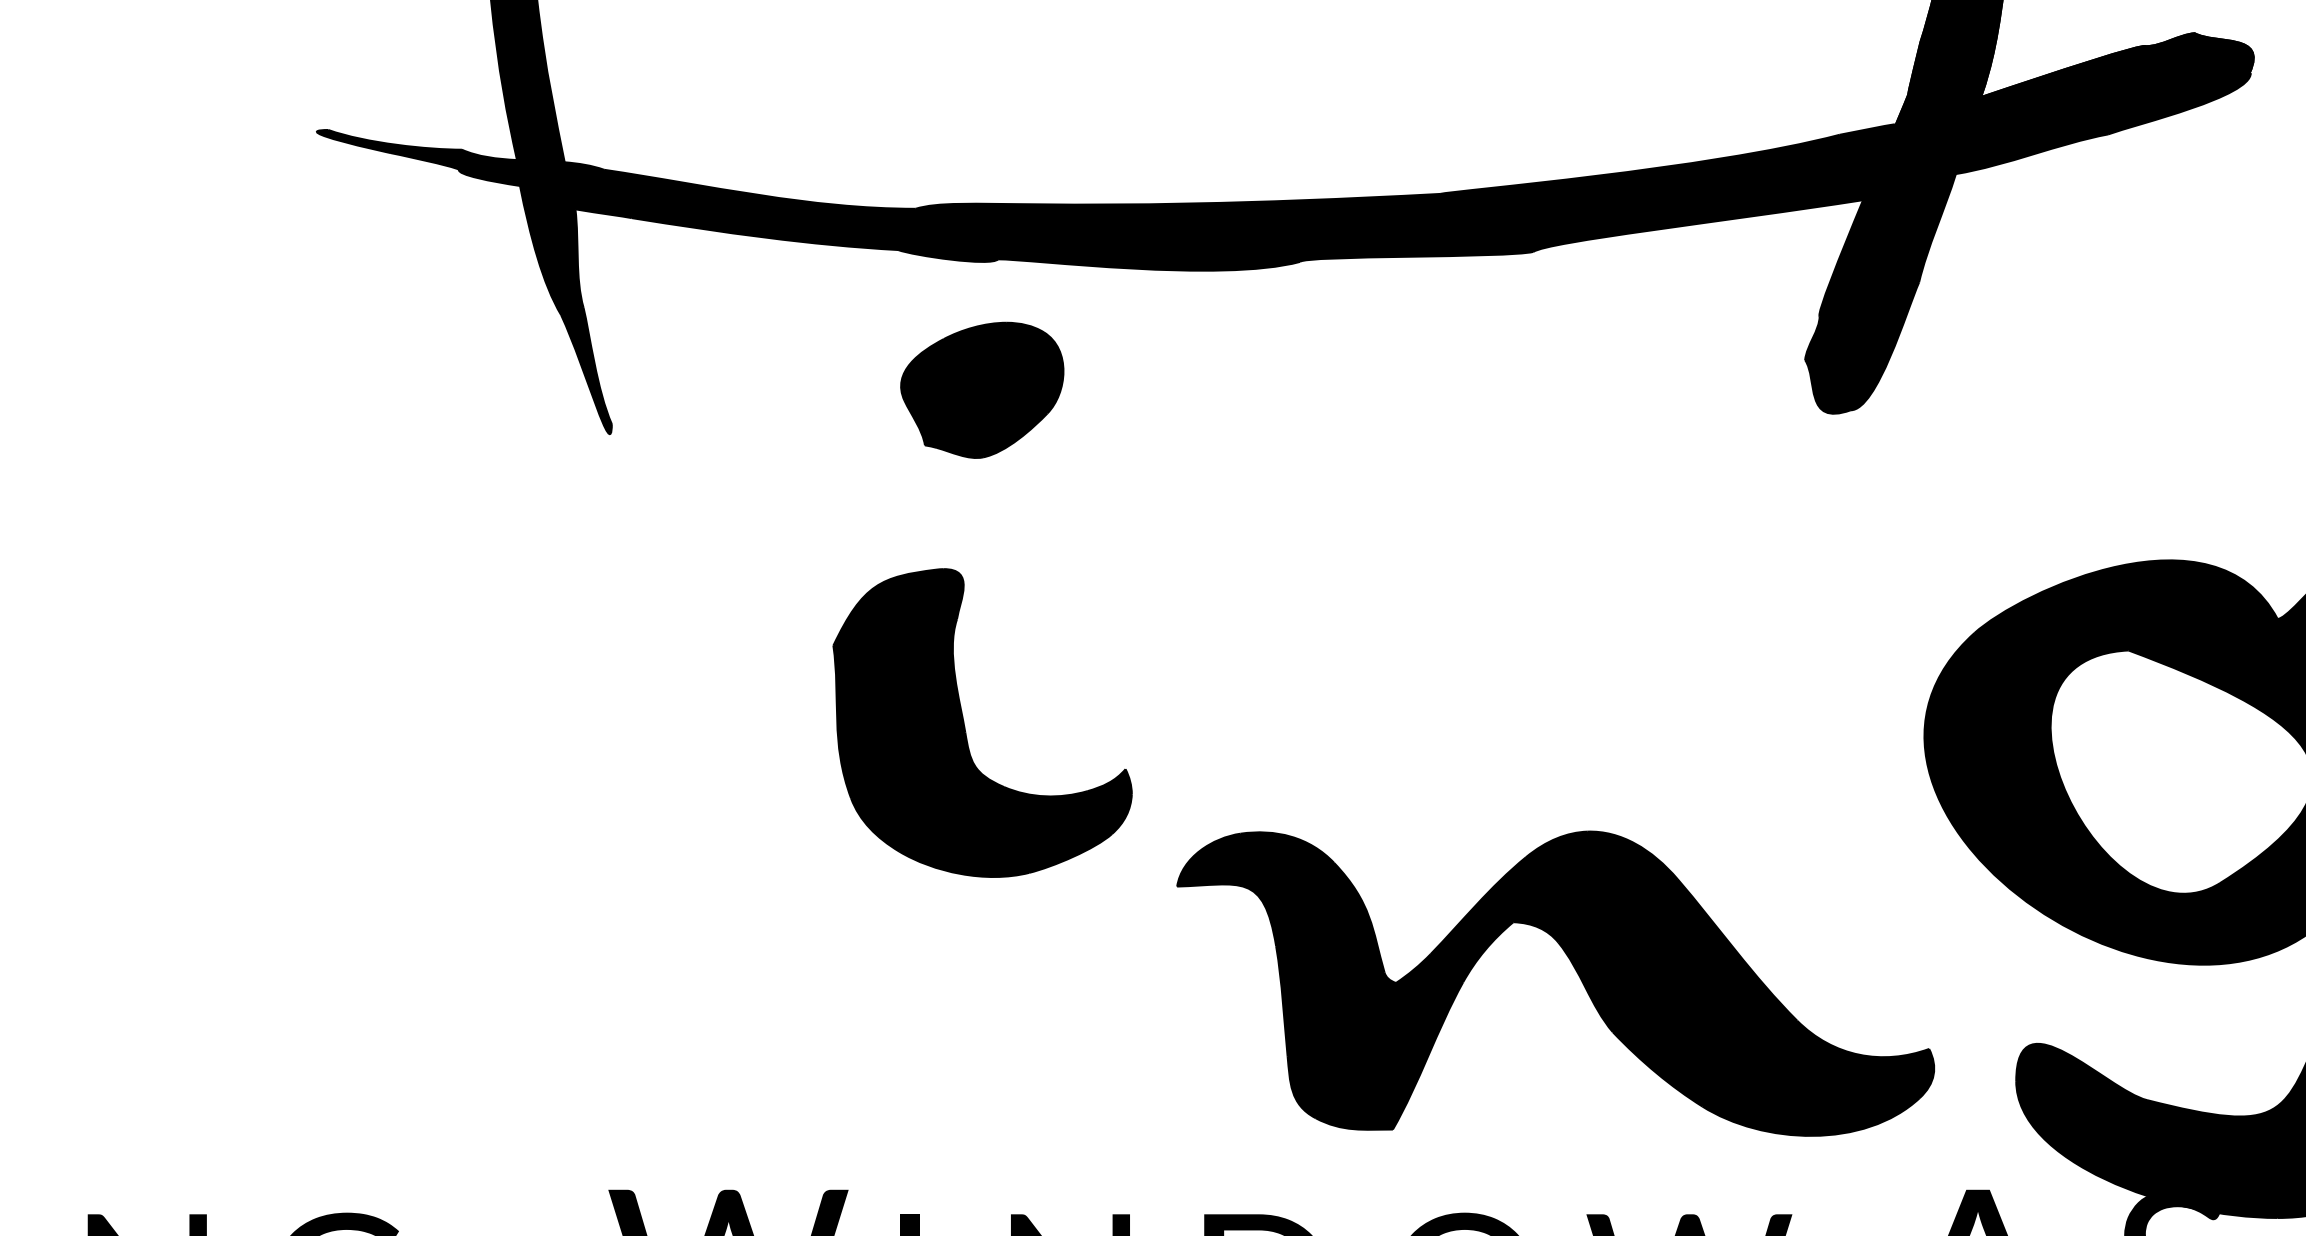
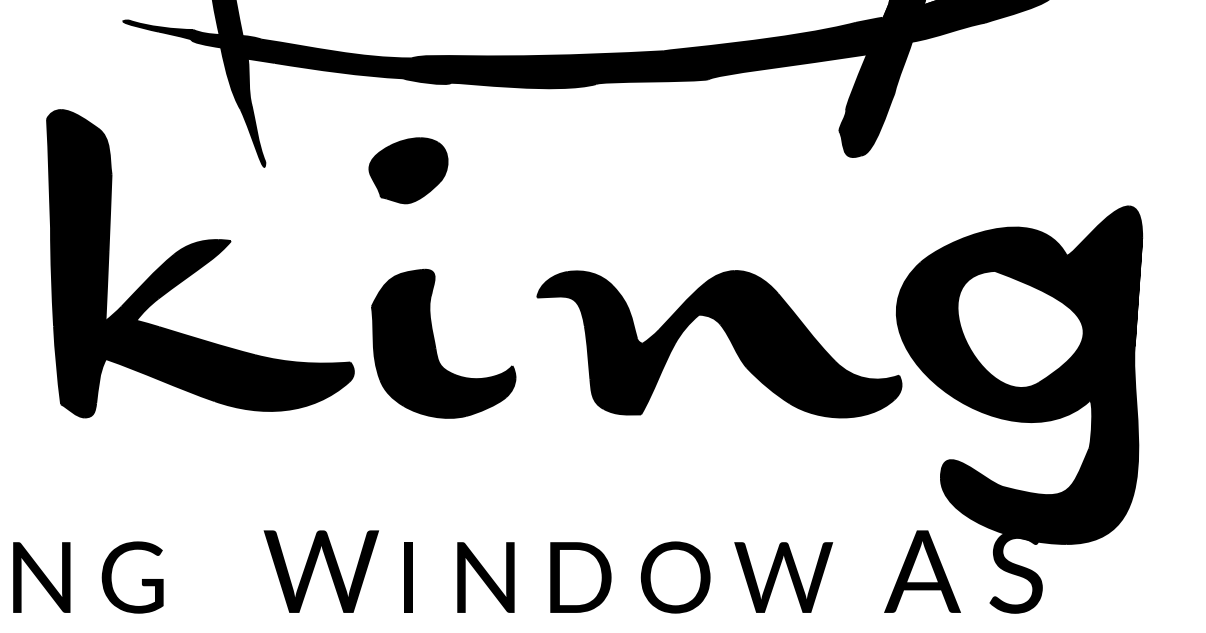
part: (982, 389) -> (408, 170), moved
part: (477, 635) -> (200, 263), added
part: (965, 722) -> (435, 343), moved
part: (1576, 975) -> (729, 340), moved

